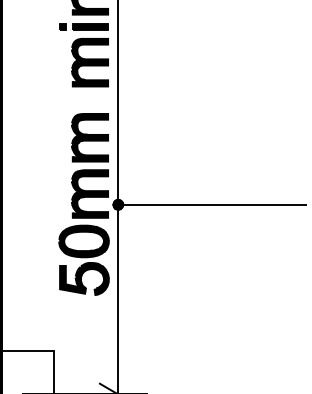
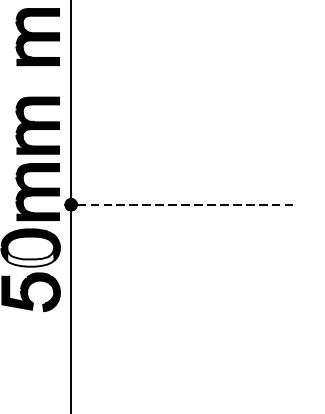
line: (215, 204) -> (185, 204), solid -> dashed
fill: (84, 249) -> (31, 257), removed

